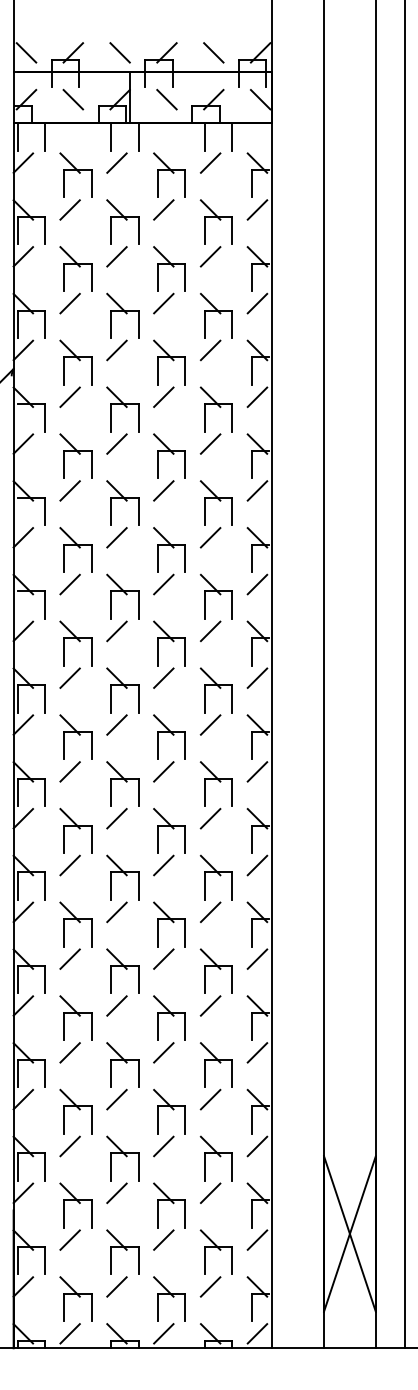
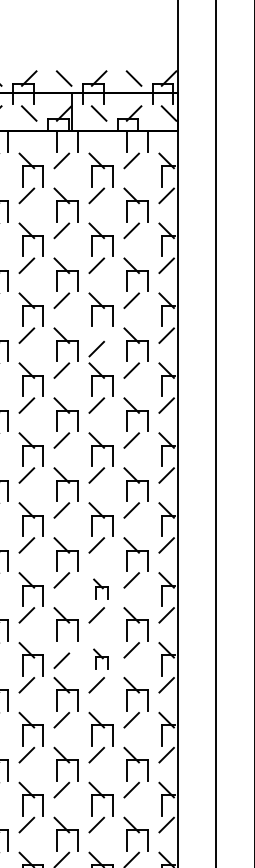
line: (163, 396) -> (96, 348), moved
part: (169, 736) -> (101, 588), size x0.6
line: (116, 818) -> (61, 660), moved
part: (169, 830) -> (101, 659), size x0.6

